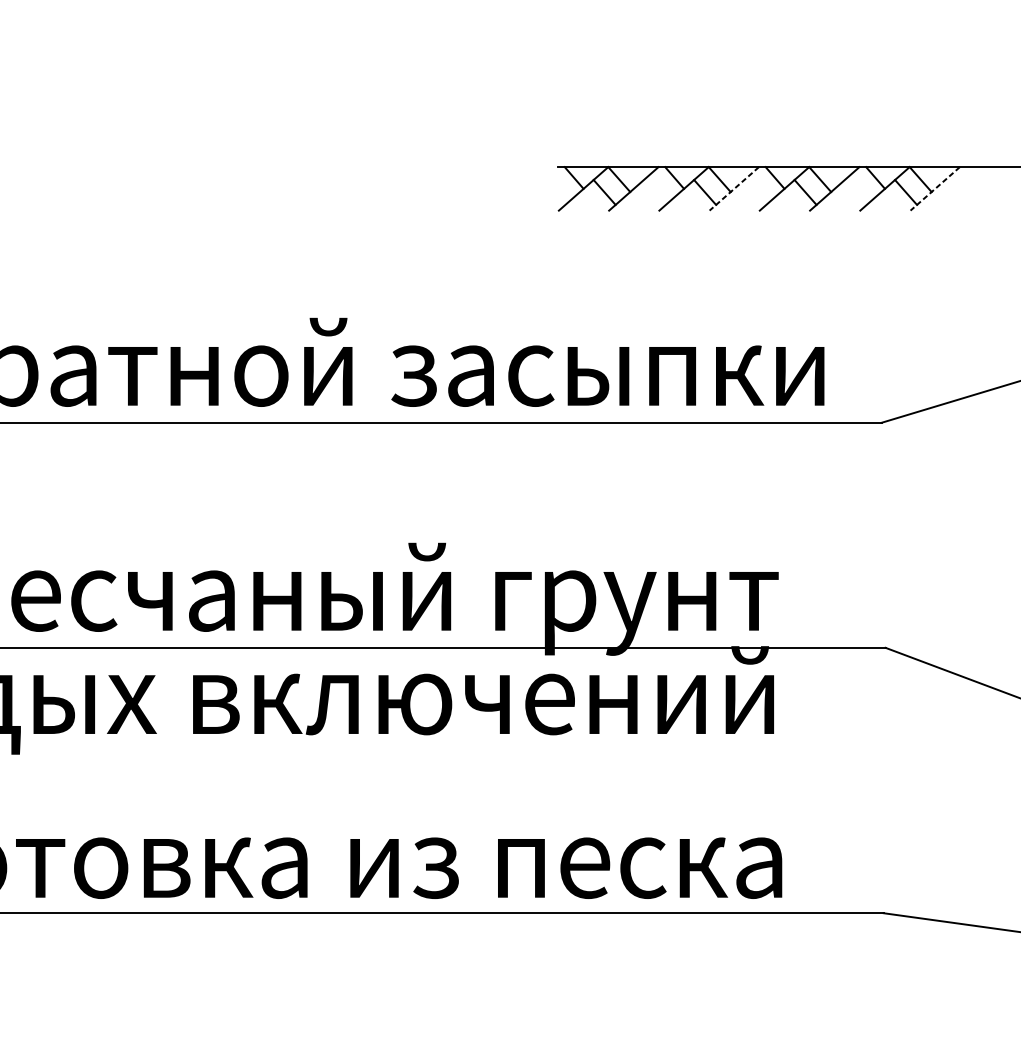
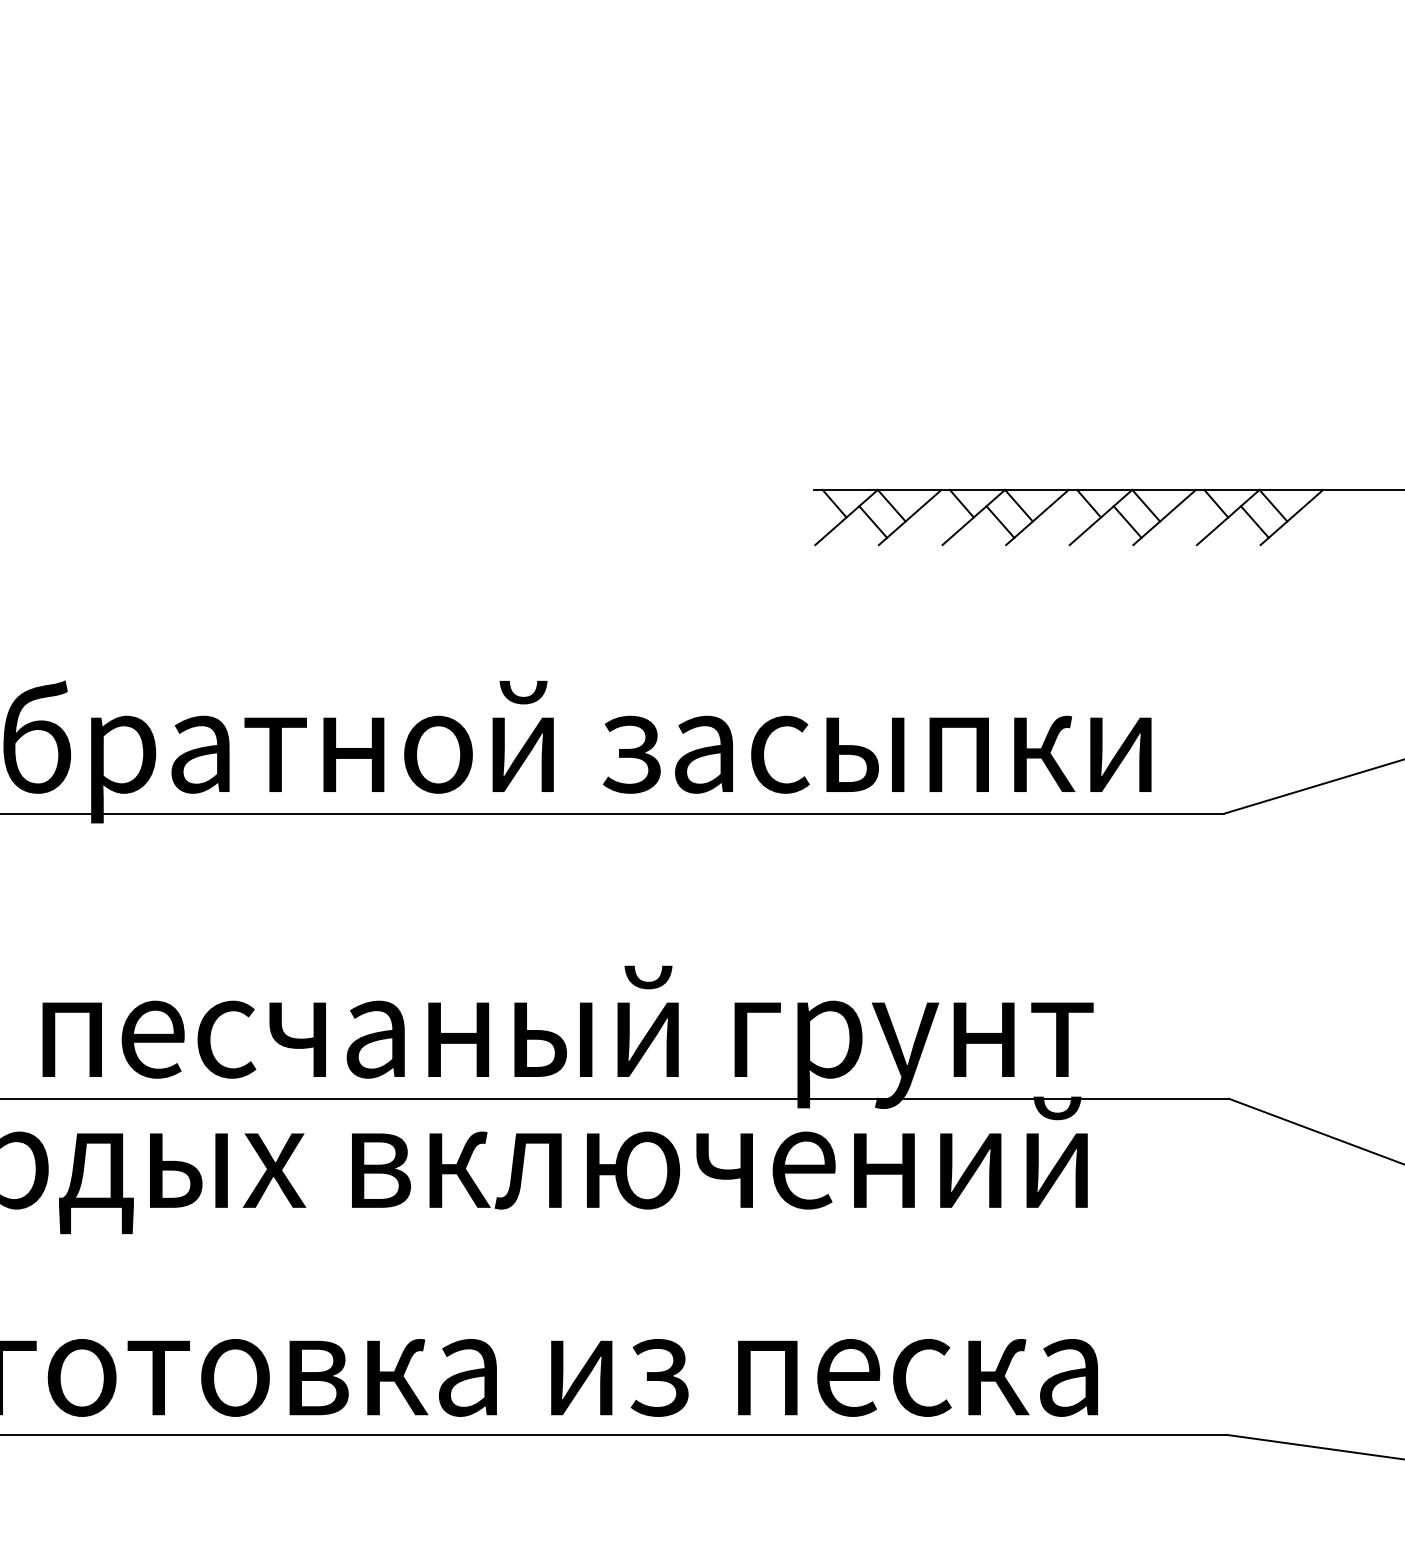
line: (734, 188) -> (1037, 517), dashed -> solid
line: (934, 188) -> (1291, 517), dashed -> solid

